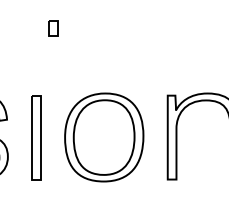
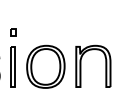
part: (53, 28) -> (13, 32), moved

